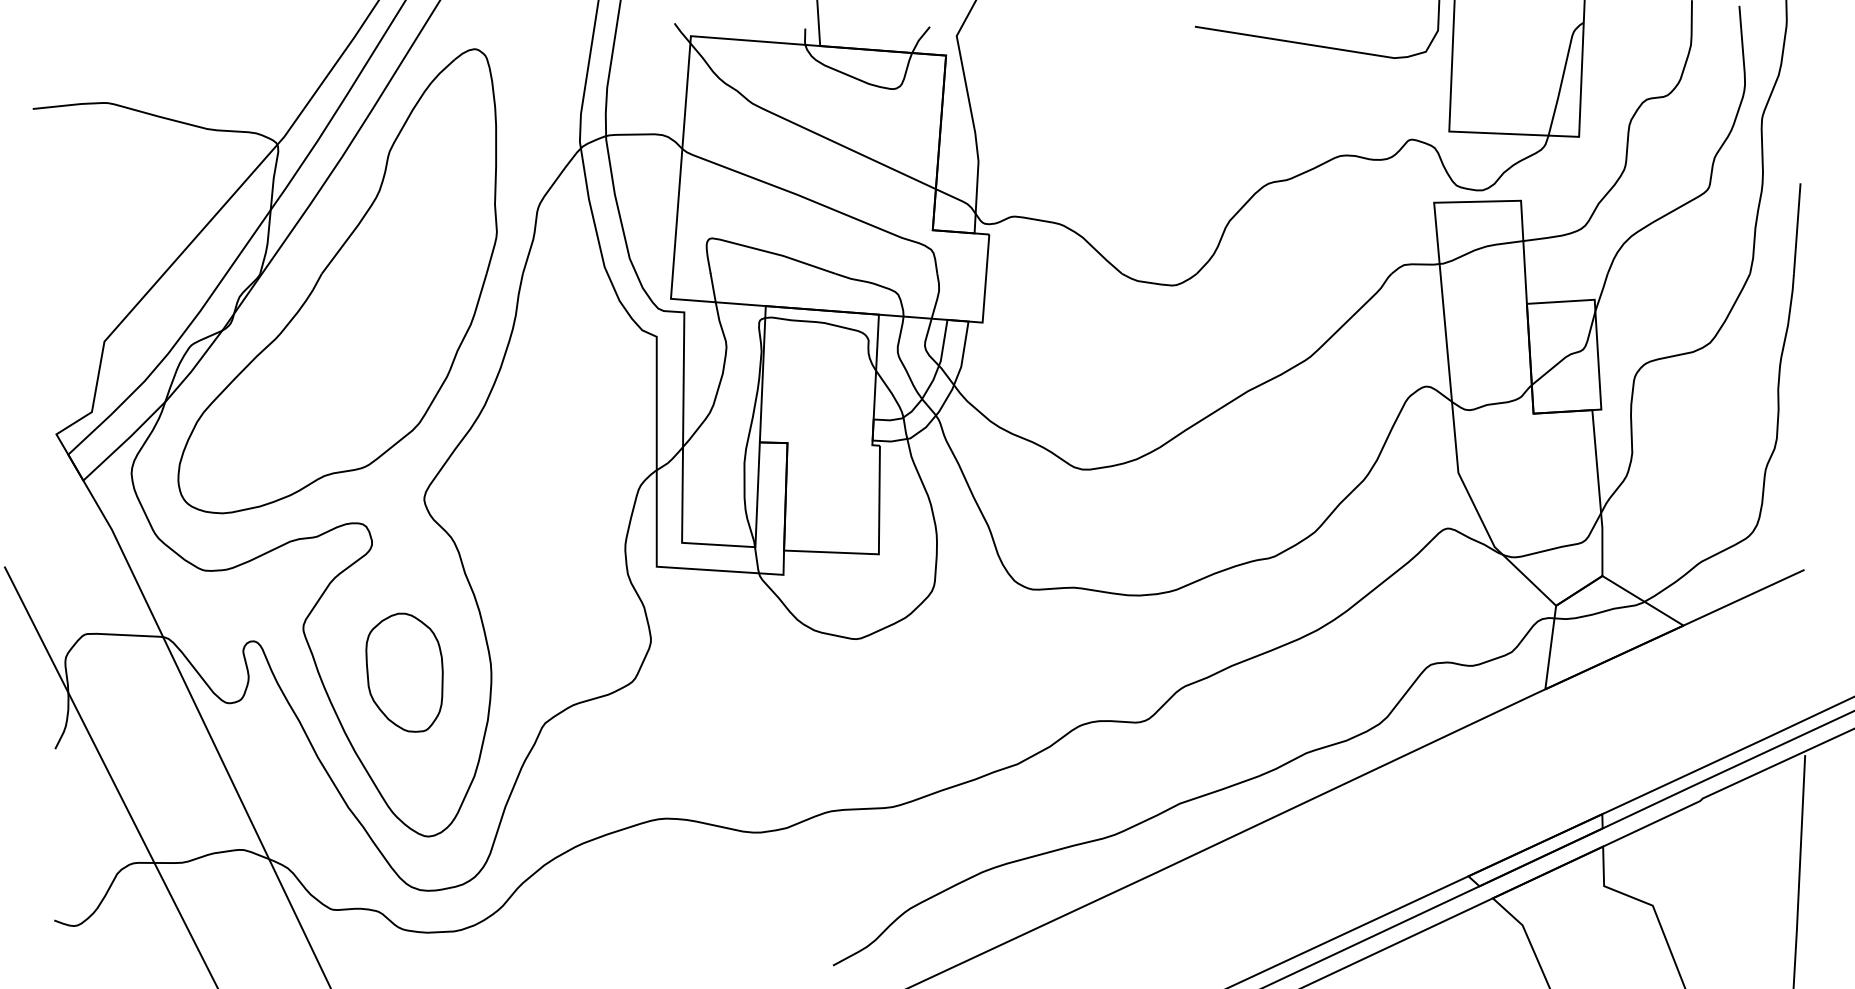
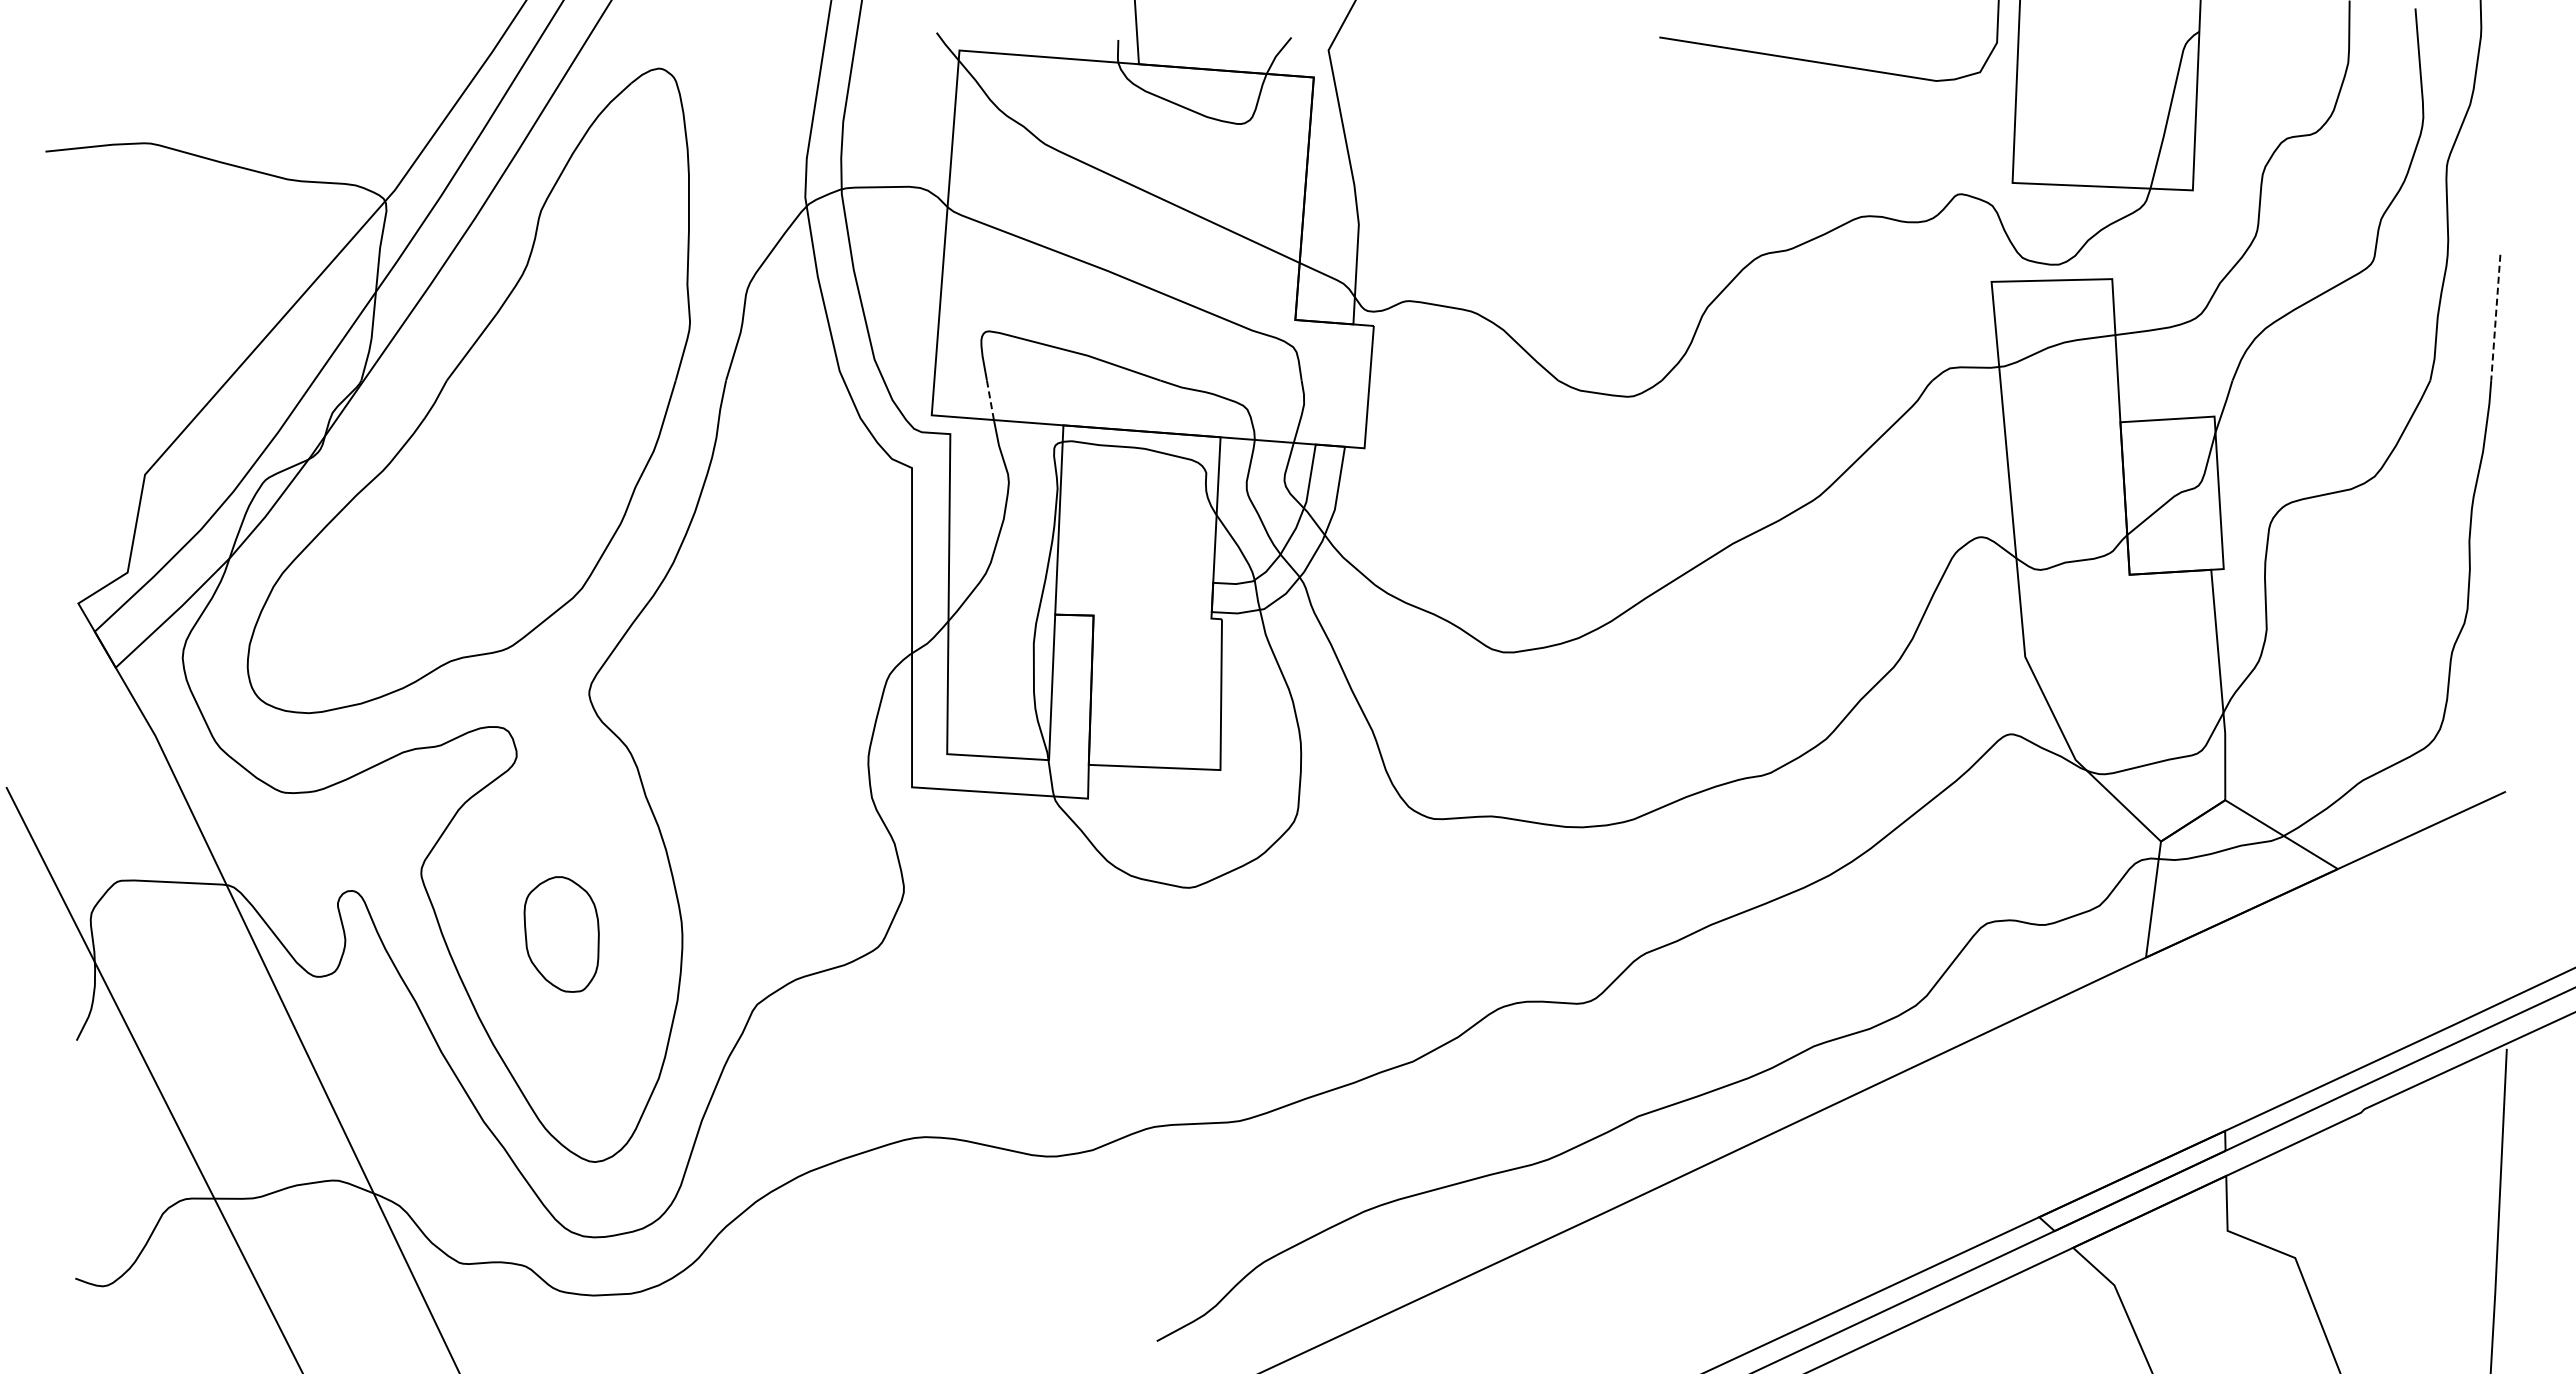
line: (1797, 229) -> (2495, 318), solid -> dashed
line: (713, 288) -> (990, 400), solid -> dashed
part: (404, 672) -> (561, 934), size x0.7

